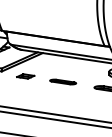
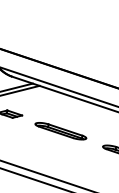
part: (62, 81) -> (60, 130), size x1.43

